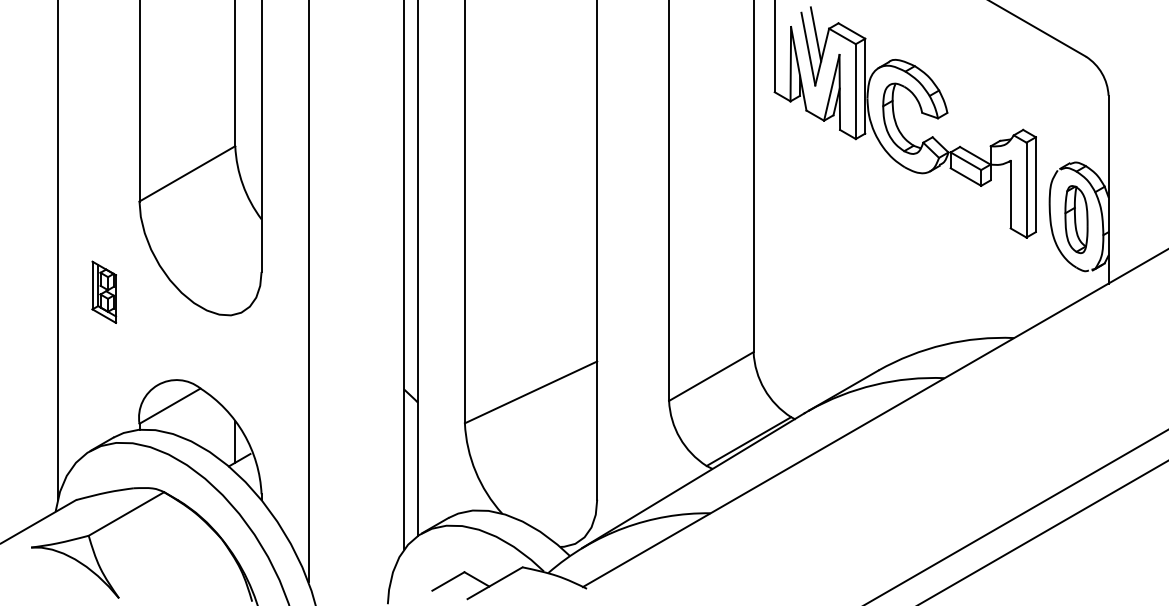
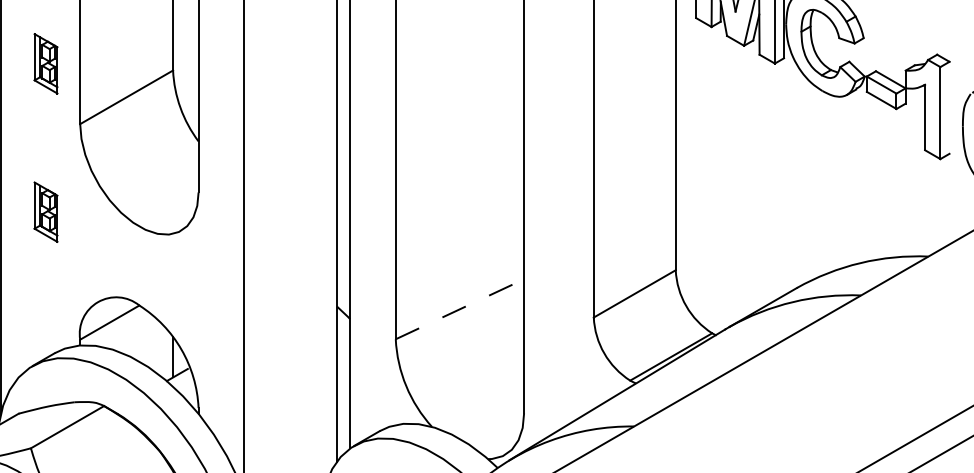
part: (104, 138) -> (46, 63), added
line: (1035, 184) -> (949, 107), removed
line: (531, 392) -> (460, 309), solid -> dashed

